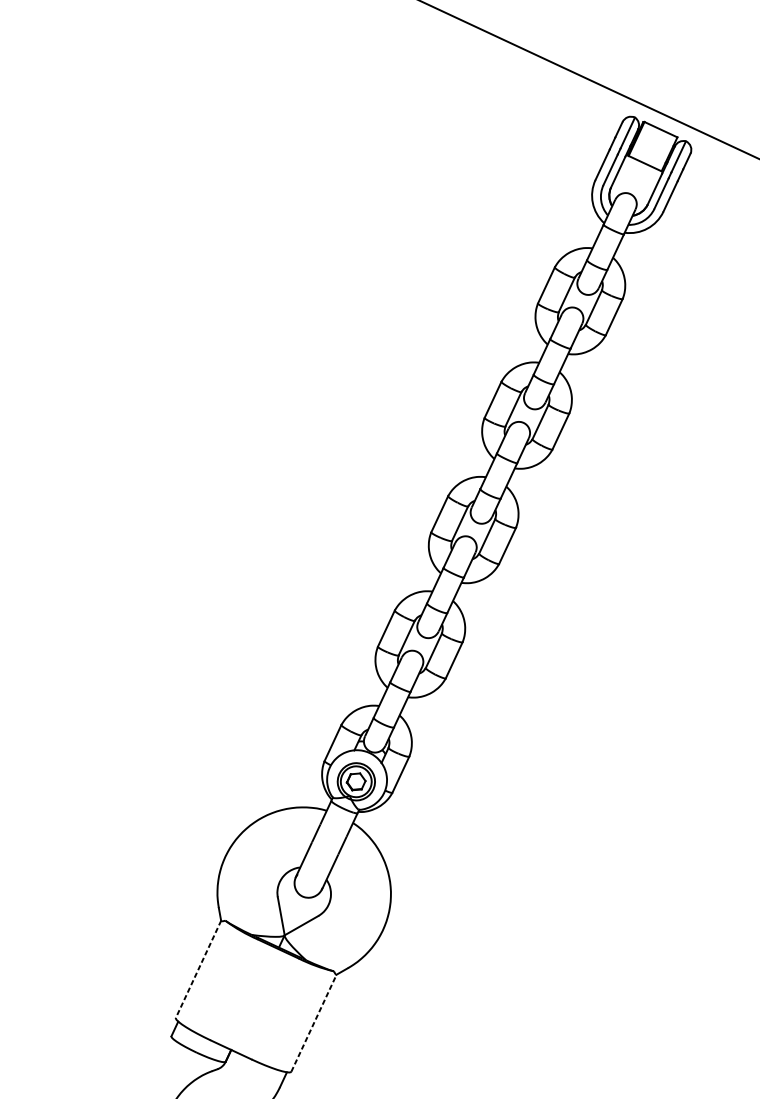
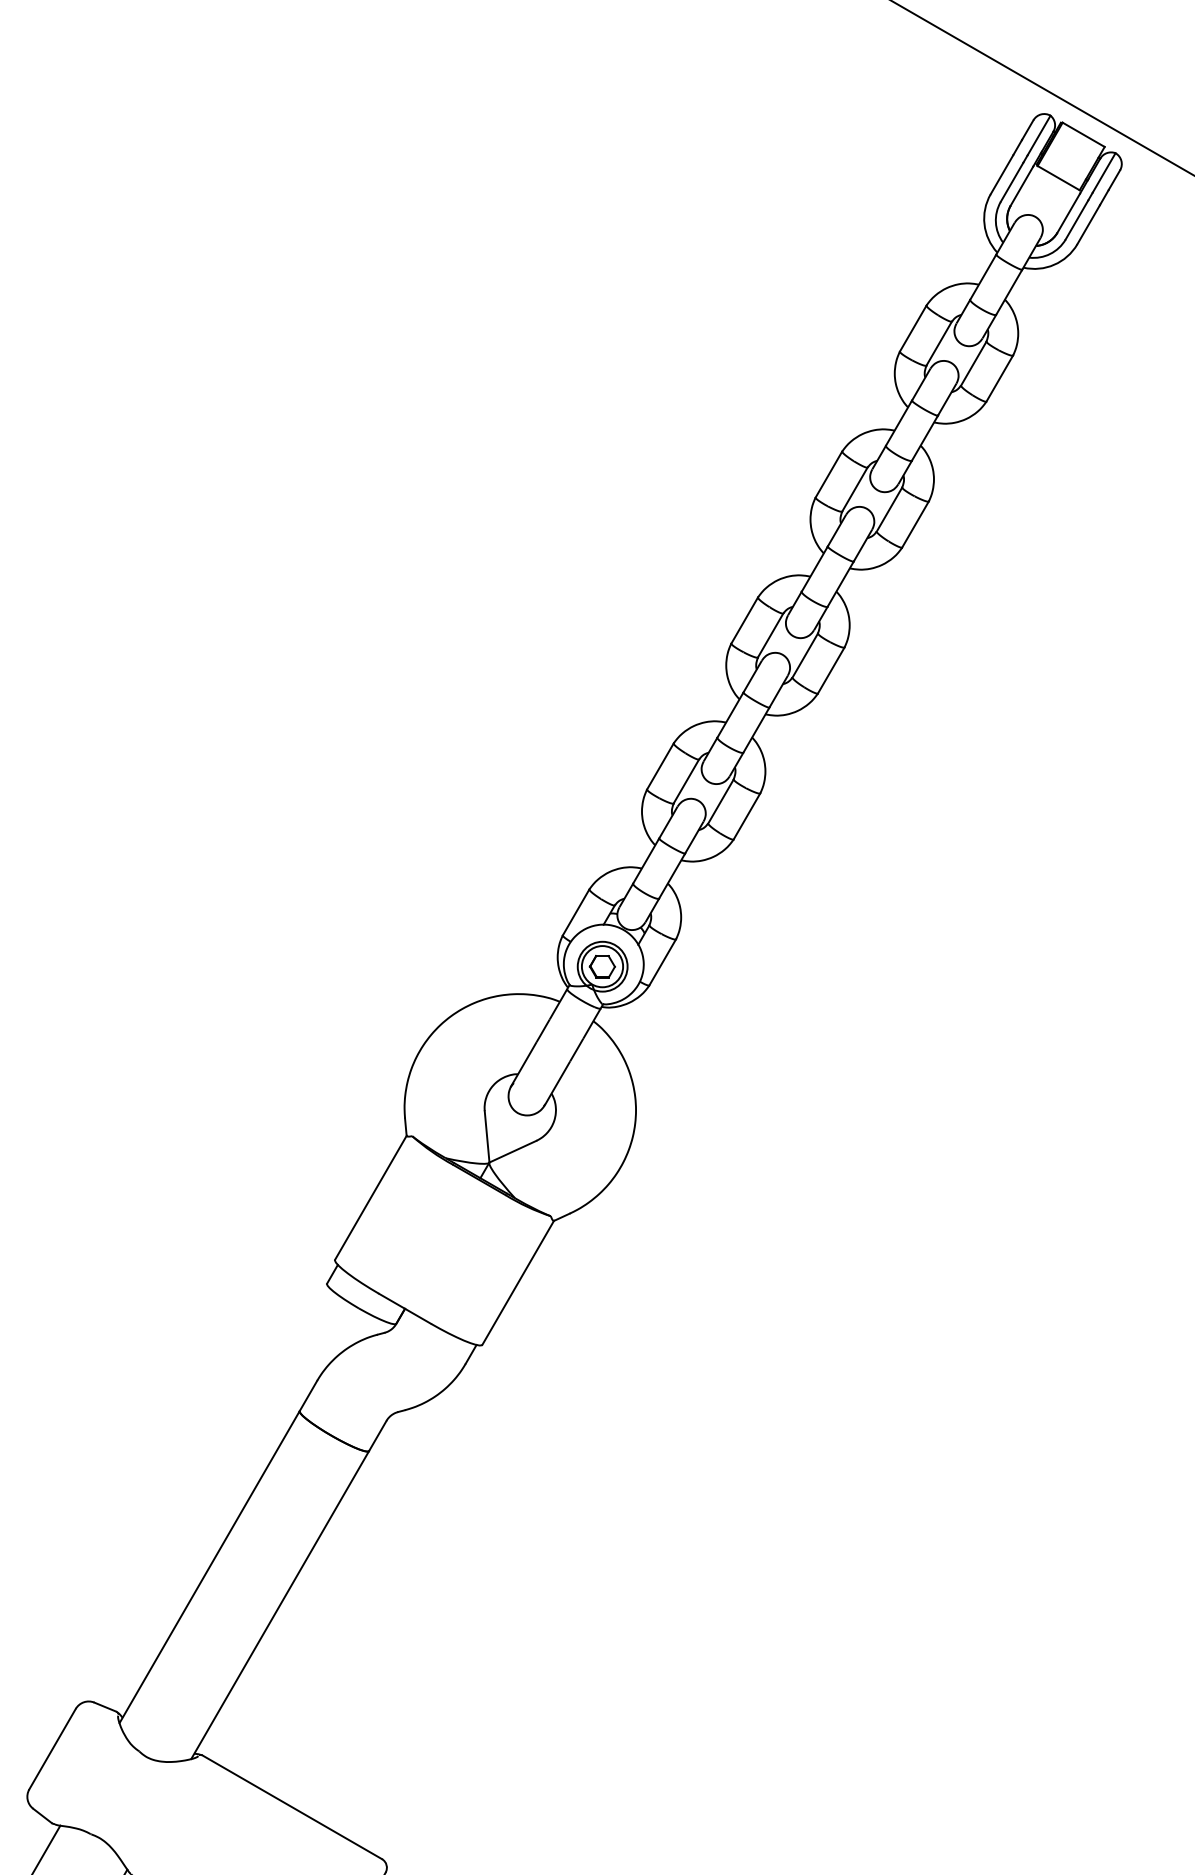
line: (198, 969) -> (370, 1197), dashed -> solid
line: (314, 1022) -> (518, 1282), dashed -> solid

